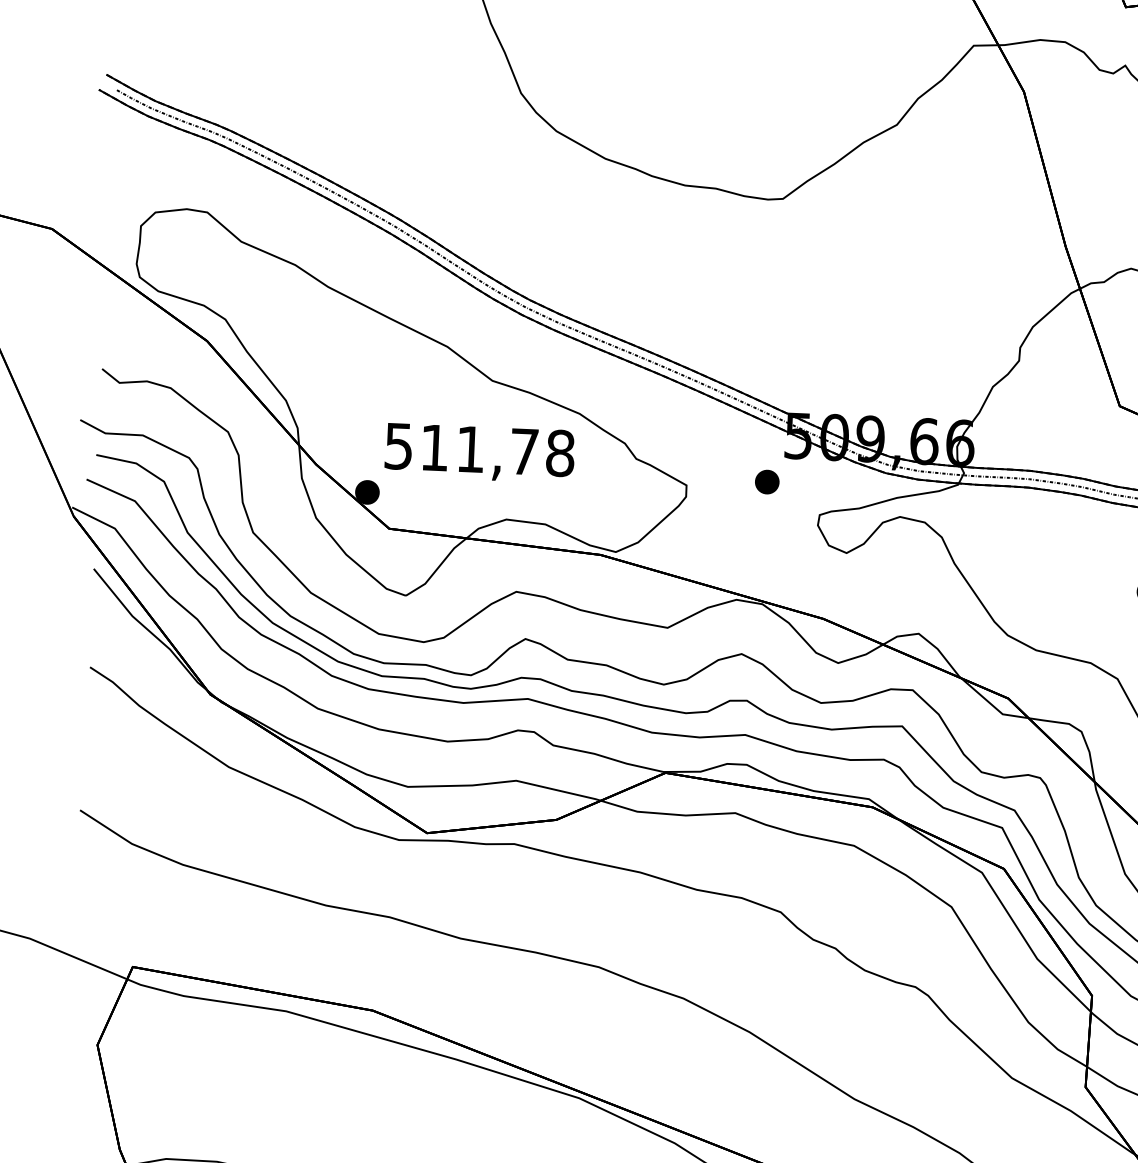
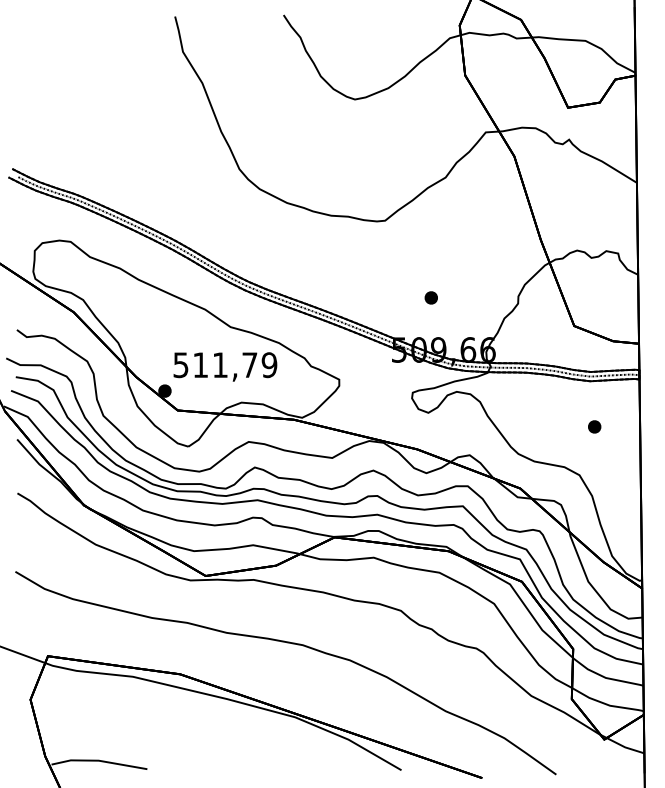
text: (560, 453) -> (269, 365), 511,78 -> 511,79
part: (765, 481) -> (430, 297), moved

